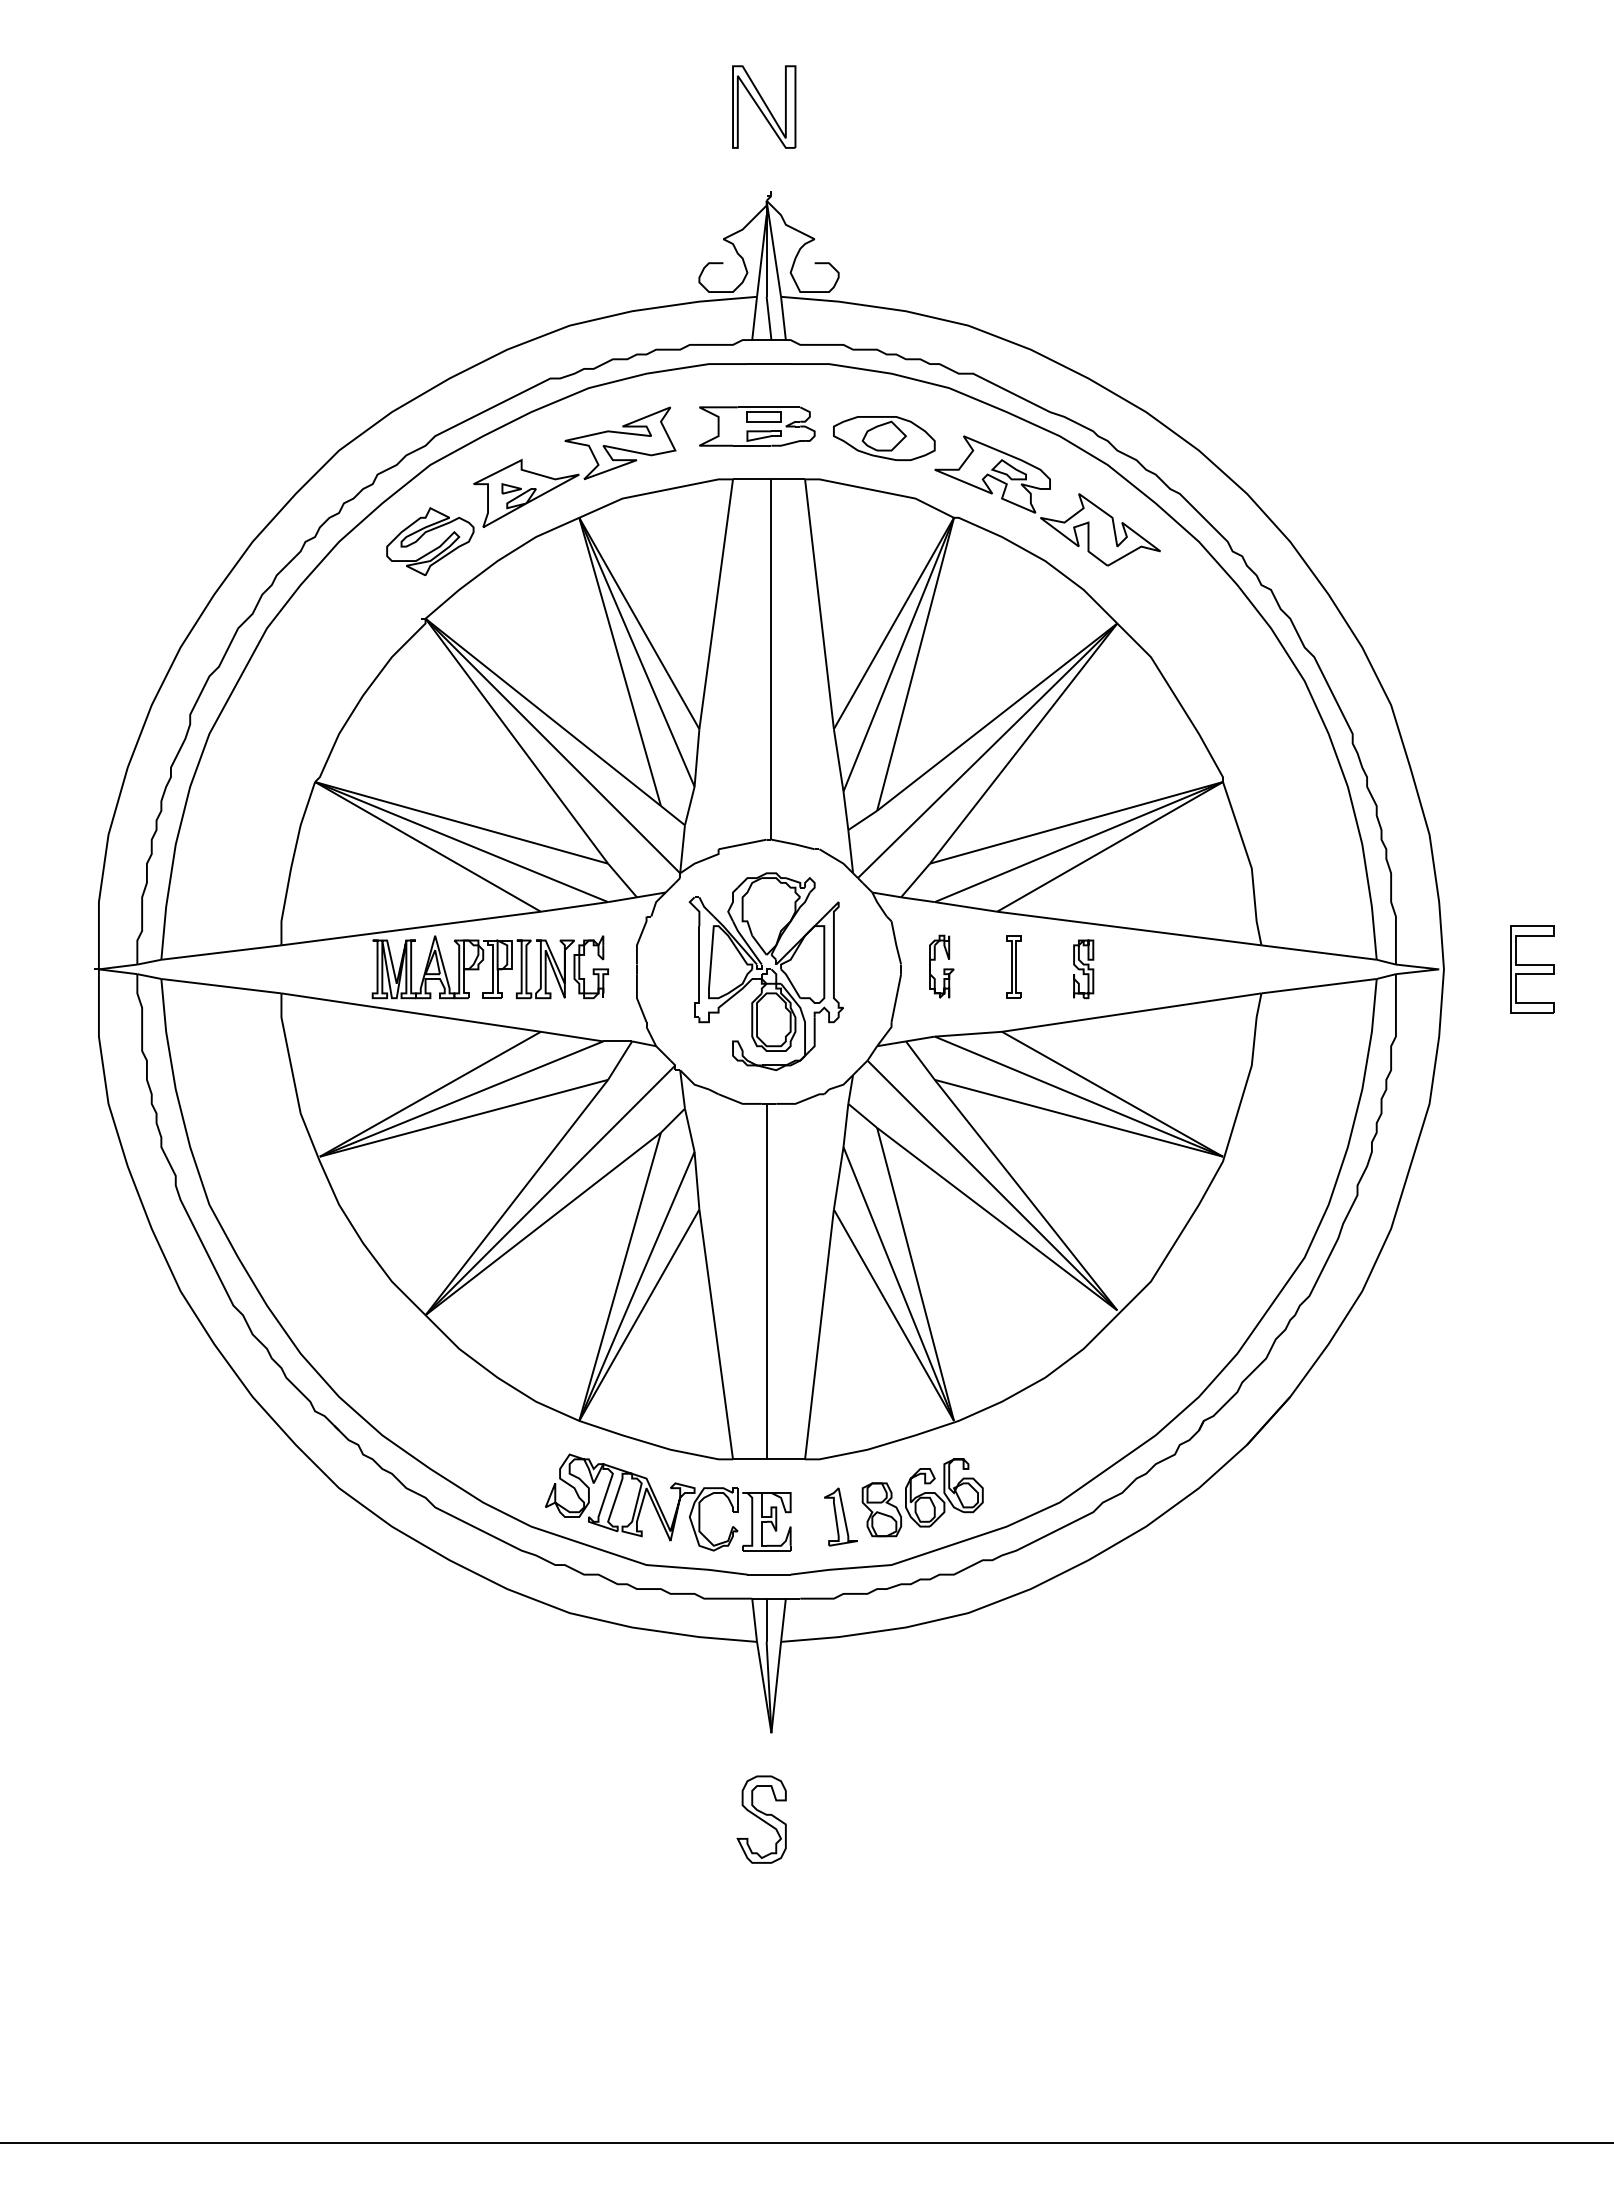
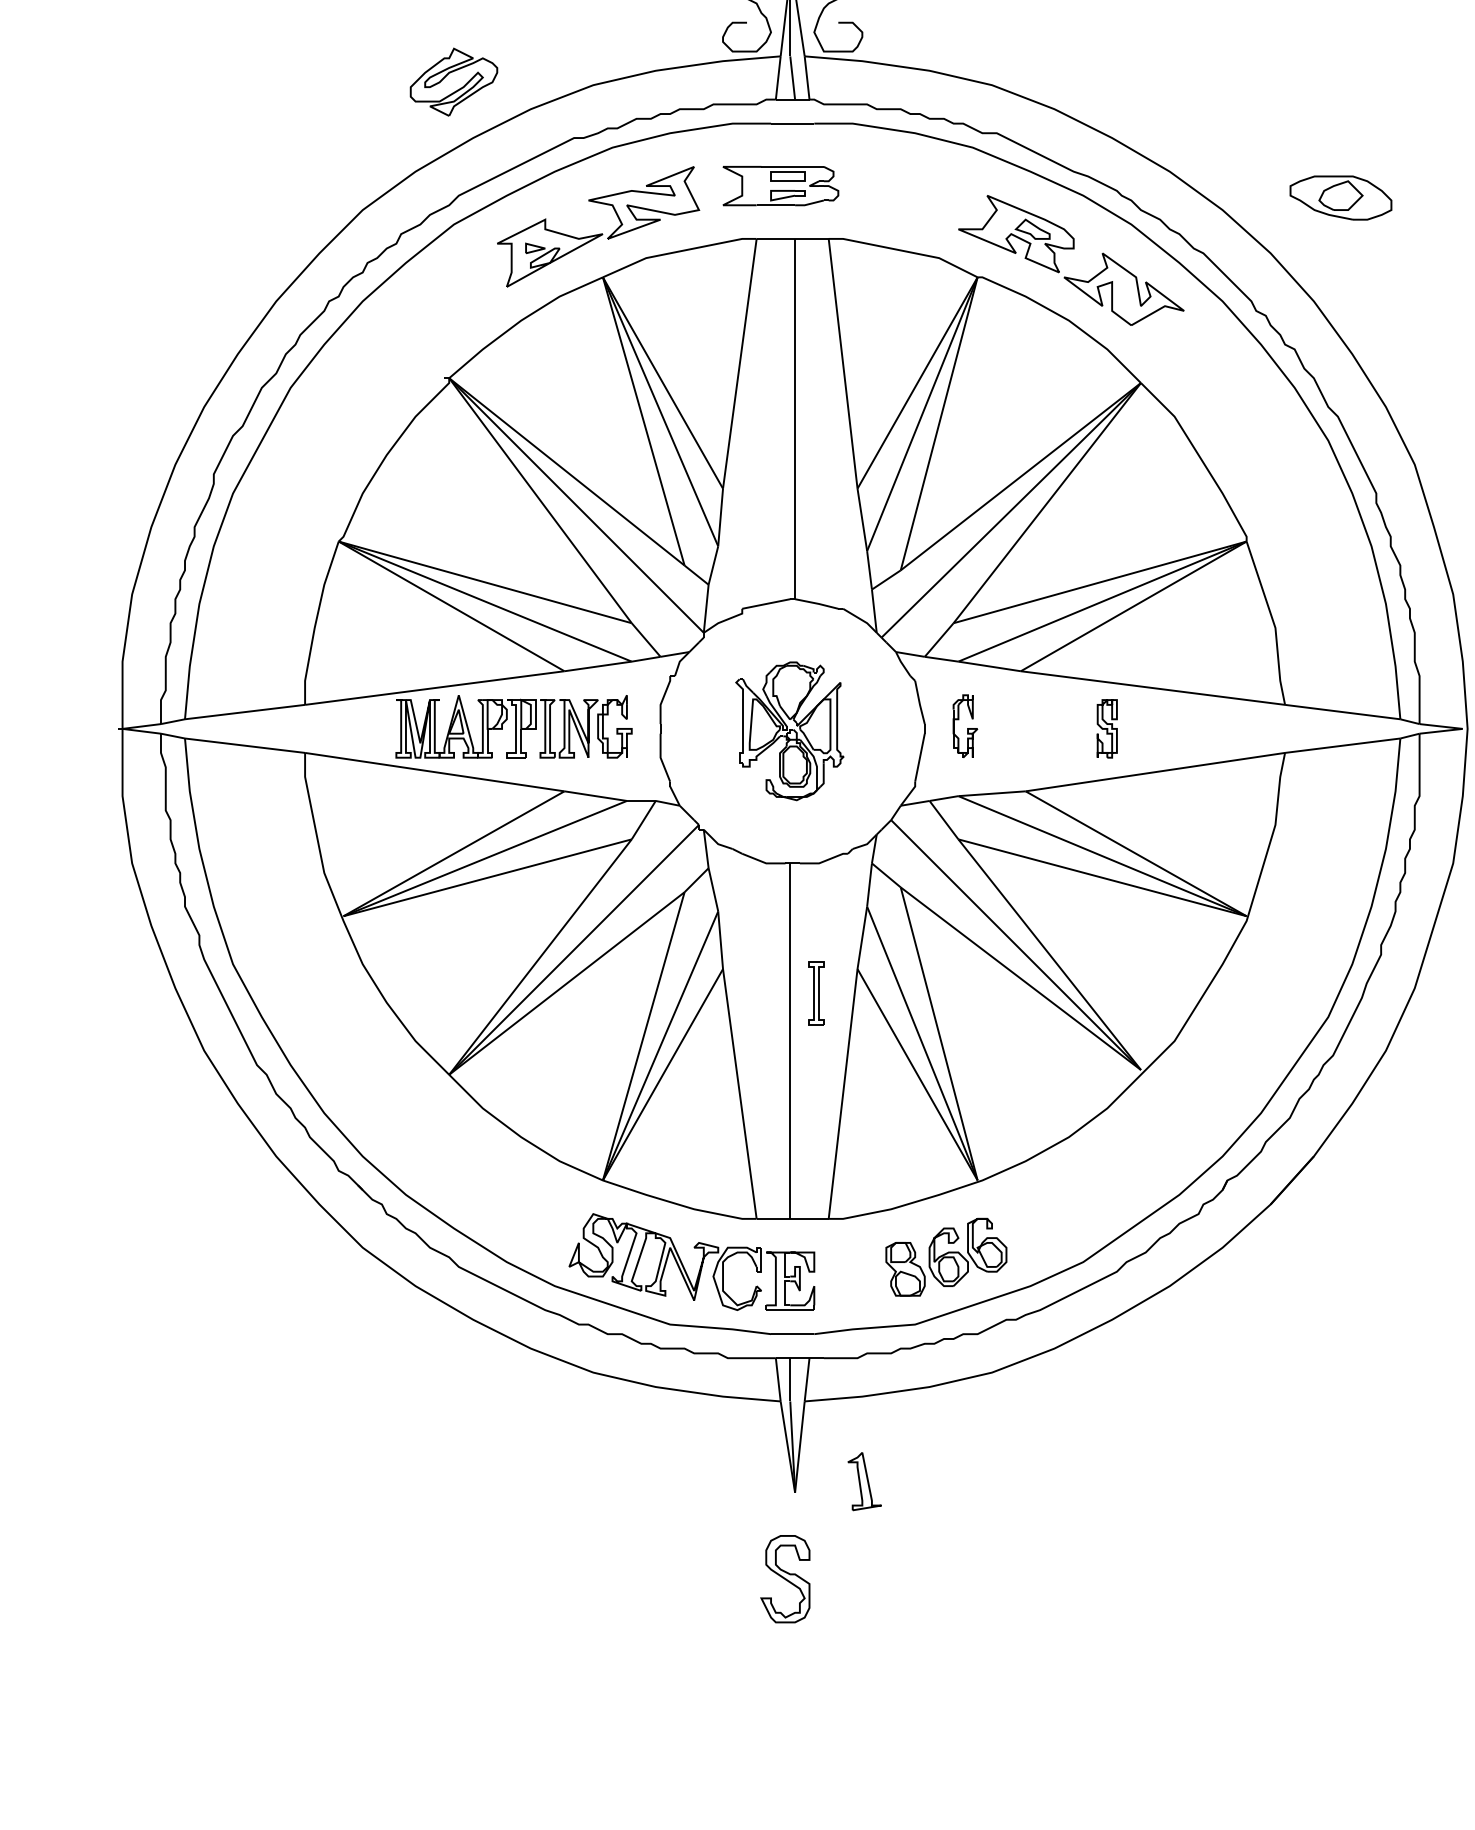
part: (884, 438) -> (1341, 198), moved
part: (430, 541) -> (454, 82), moved
part: (1013, 966) -> (816, 993), moved
part: (765, 971) -> (789, 731), size x0.7
part: (840, 1516) -> (864, 1481), moved

